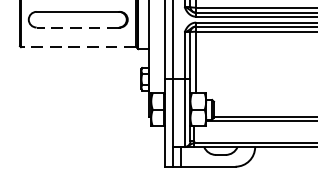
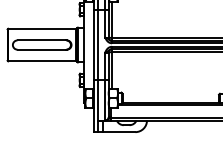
line: (77, 27) -> (41, 49), dashed -> solid
line: (77, 47) -> (41, 61), dashed -> solid

